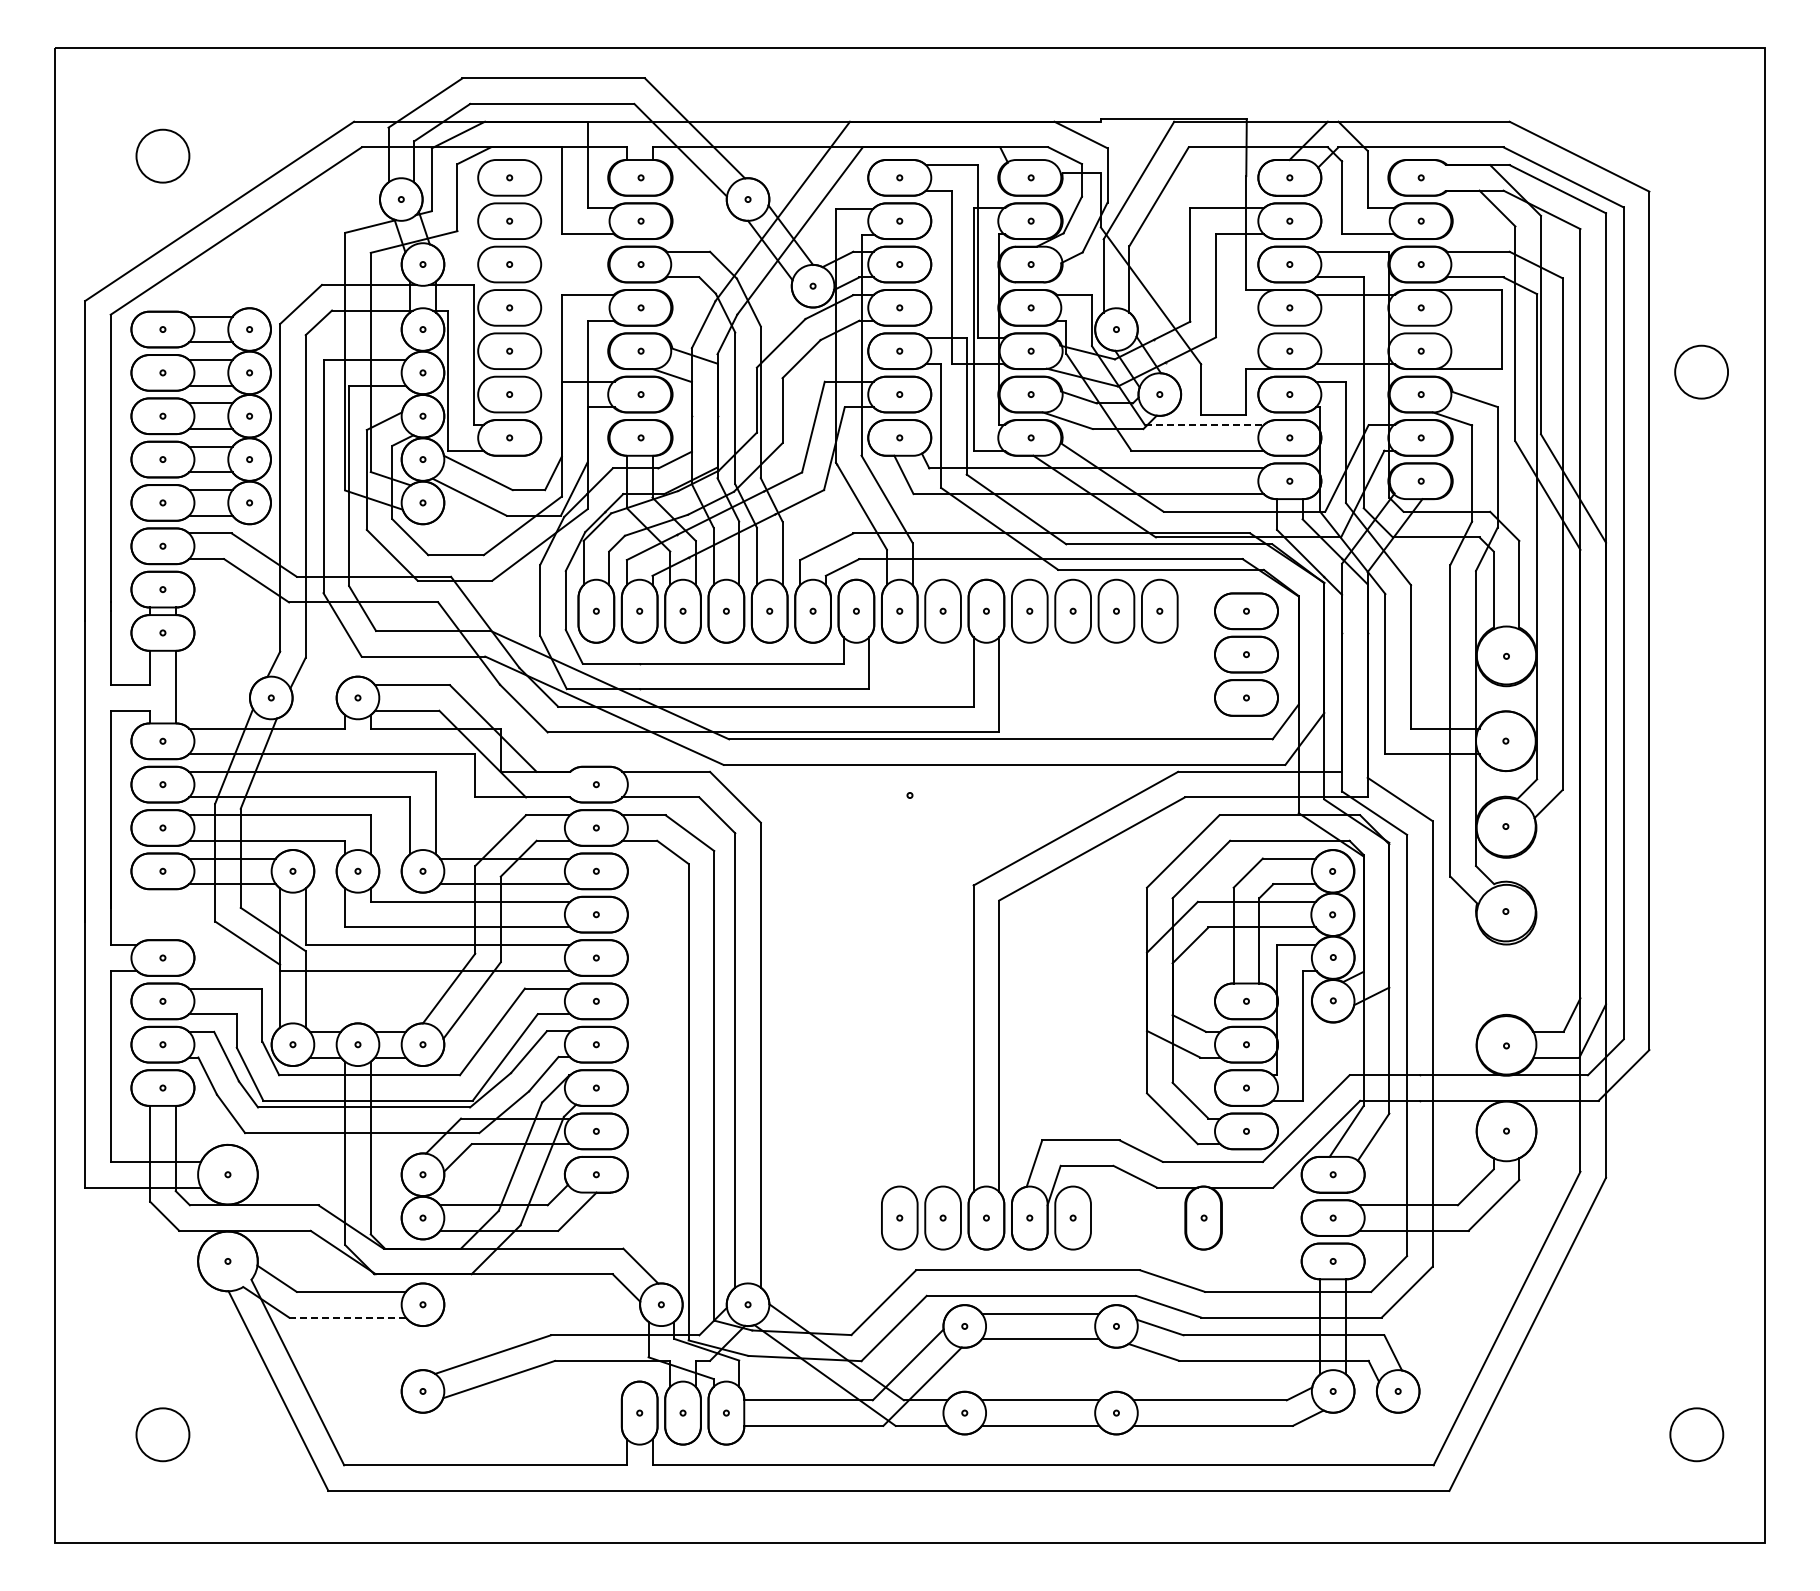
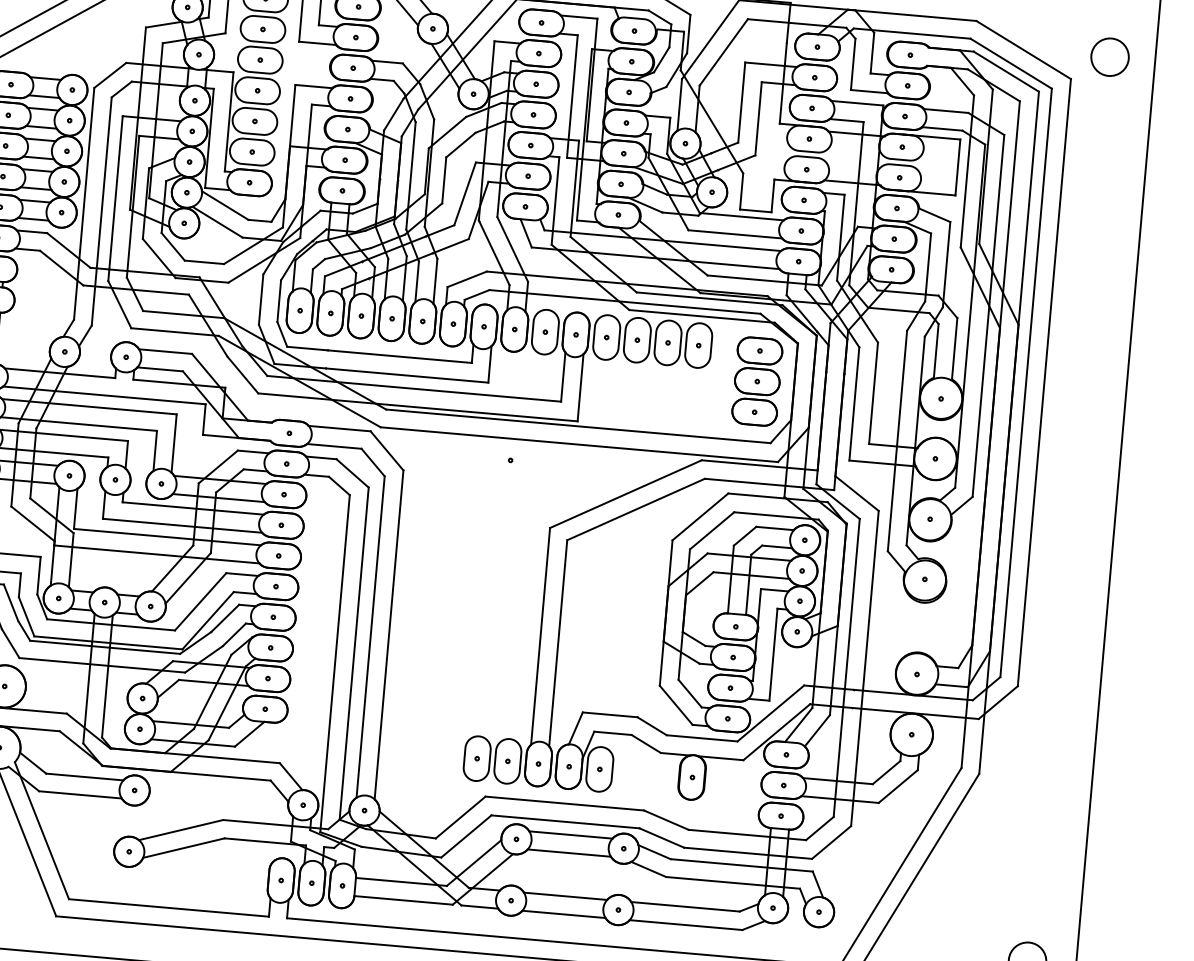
circle: (1701, 371) -> (1110, 56), moved
line: (1204, 425) -> (741, 216), dashed -> solid
line: (347, 1317) -> (80, 794), dashed -> solid

